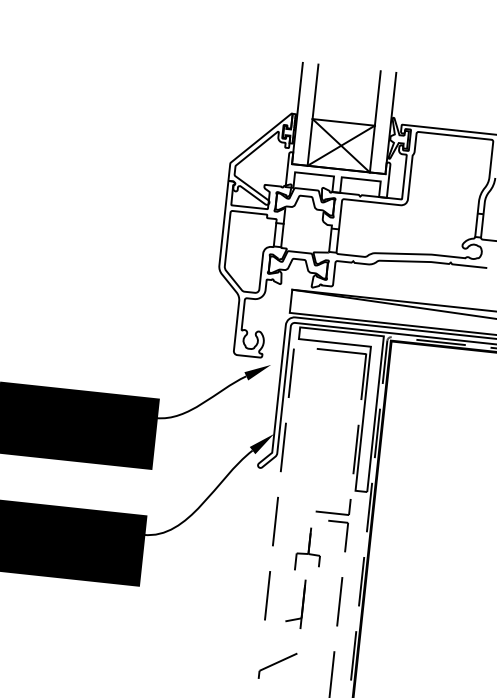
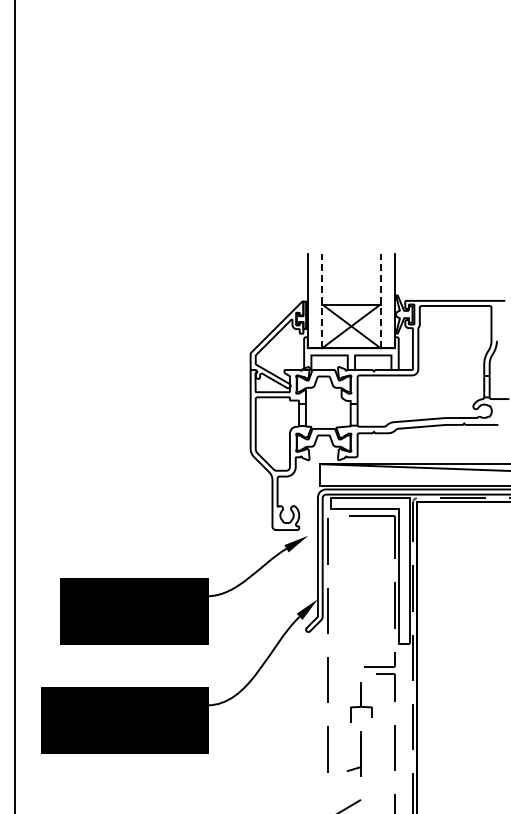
line: (313, 114) -> (322, 300), solid -> dashed
line: (375, 121) -> (380, 300), solid -> dashed

